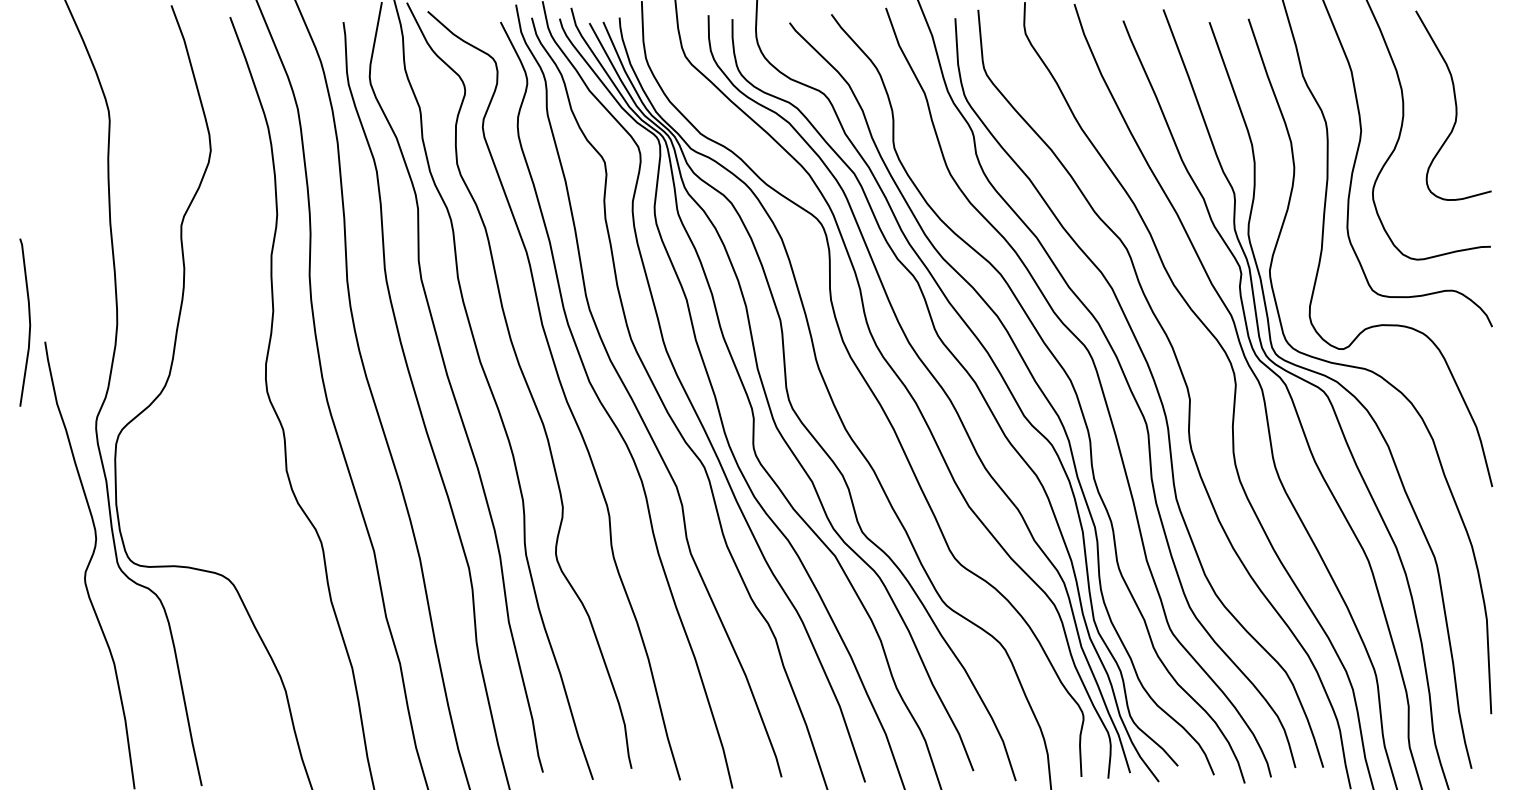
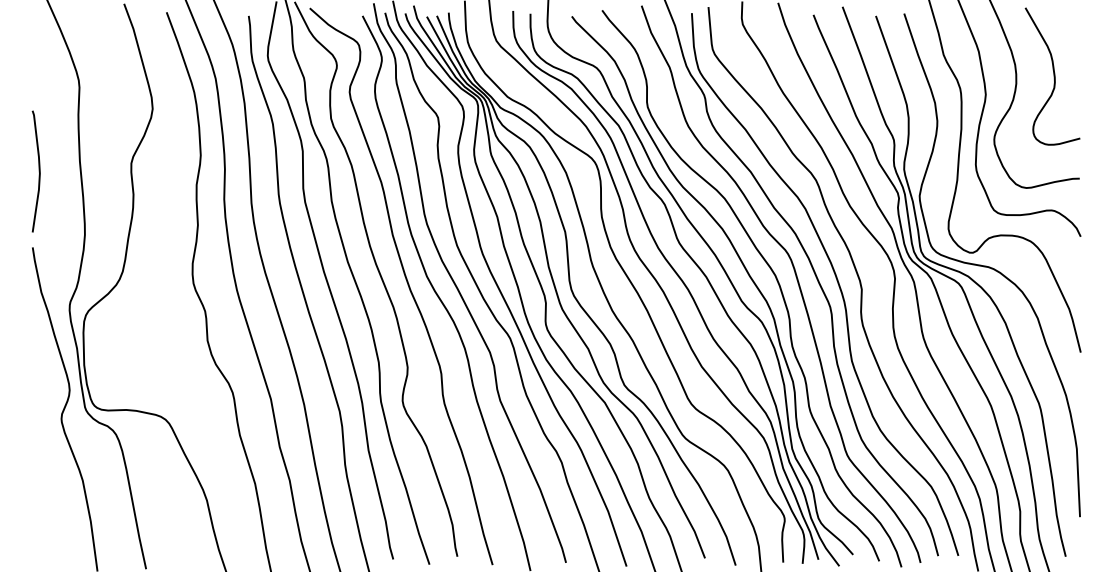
curve: (28, 322) -> (38, 171), moved

